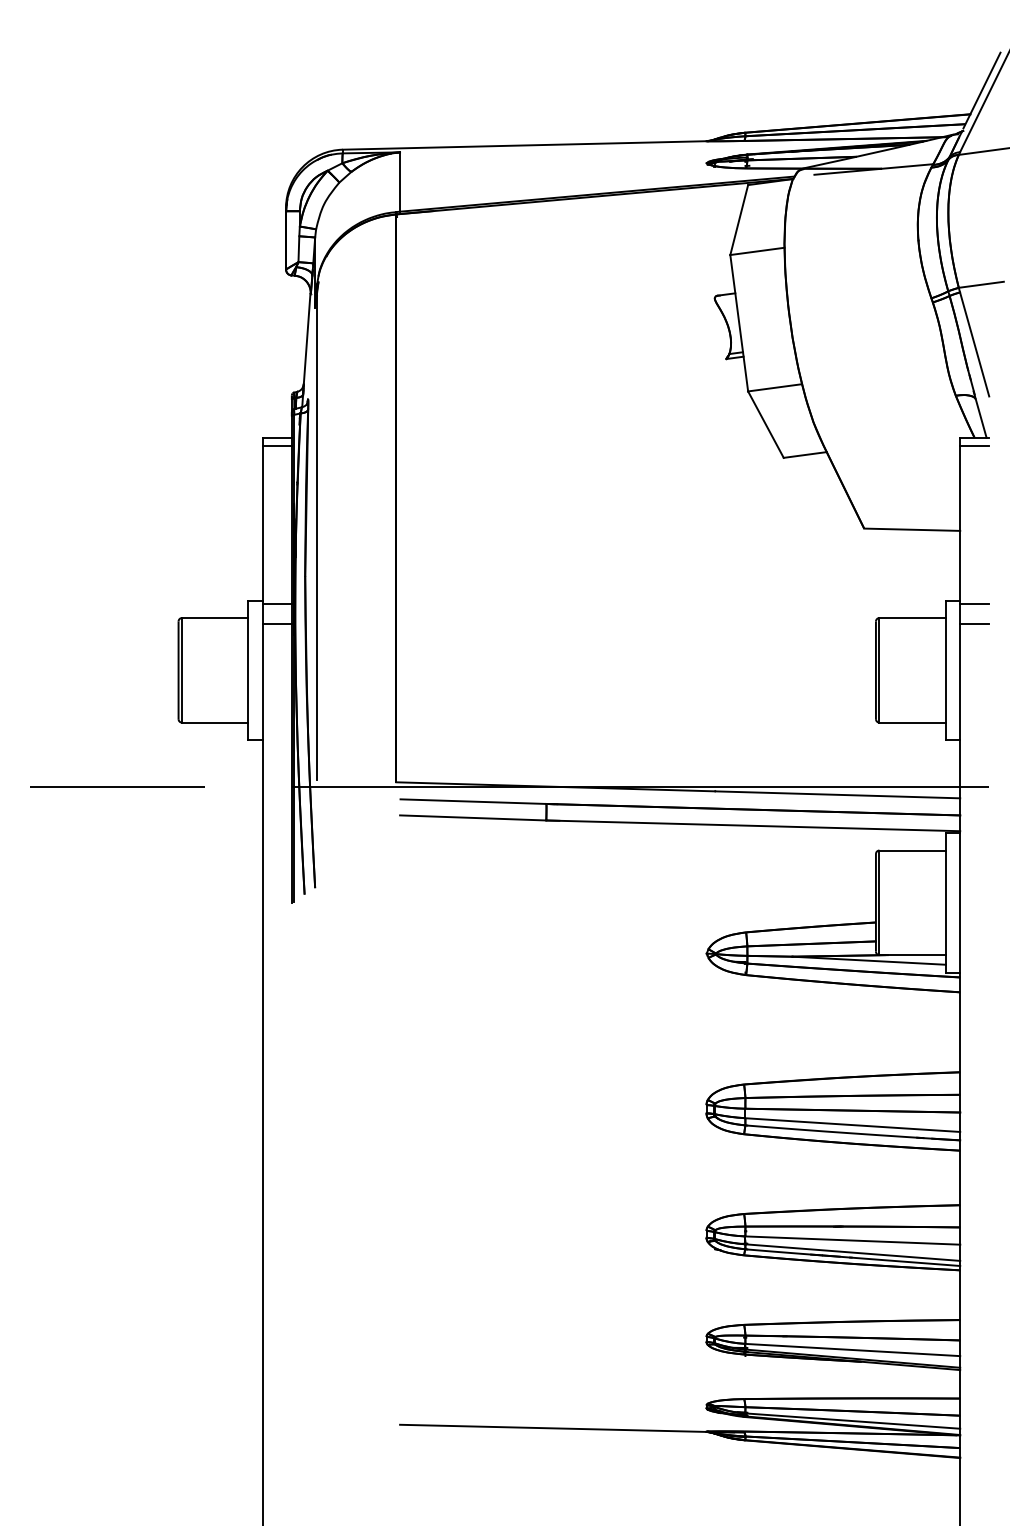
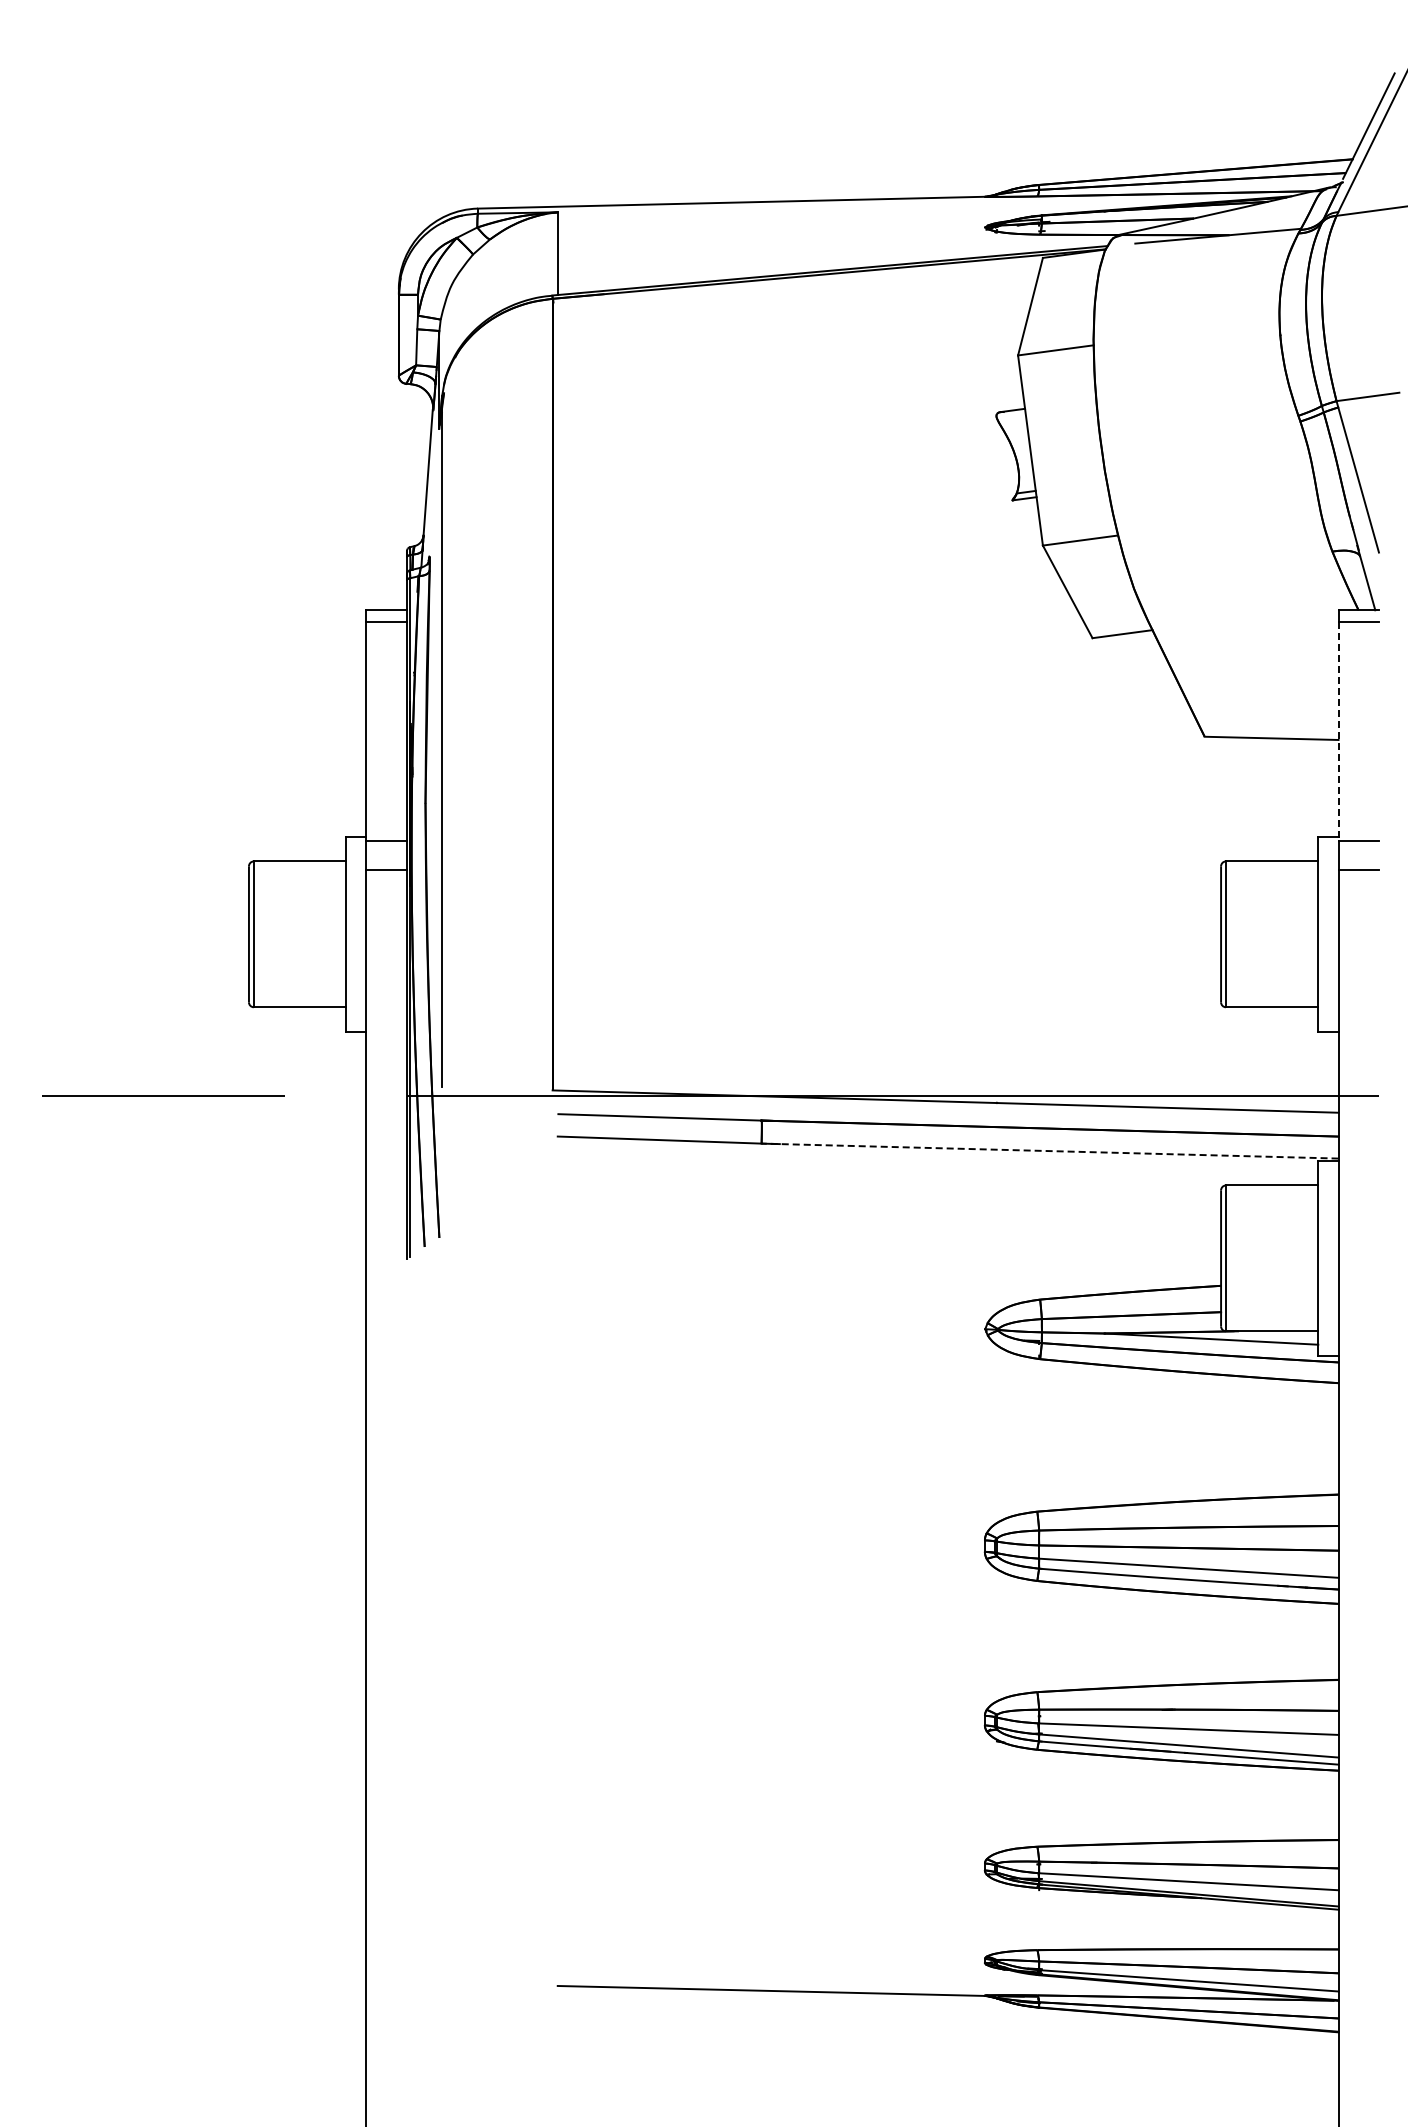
line: (960, 524) -> (1338, 731), solid -> dashed
line: (753, 826) -> (1050, 1151), solid -> dashed

